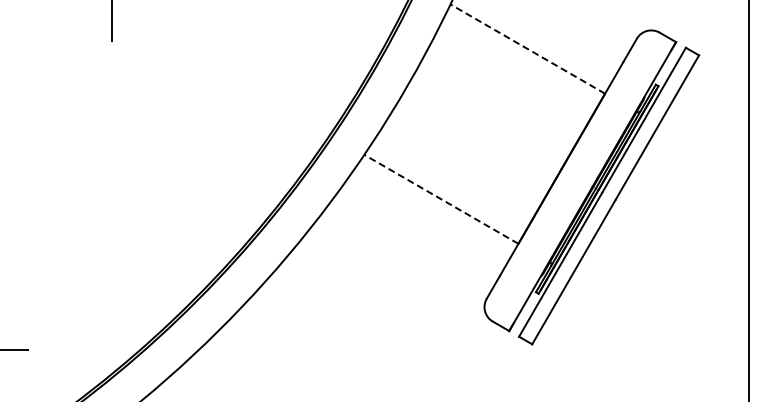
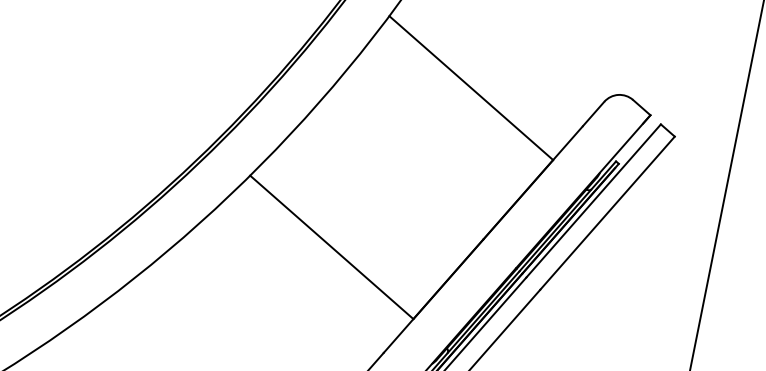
line: (527, 48) -> (471, 87), dashed -> solid
line: (441, 199) -> (331, 247), dashed -> solid

